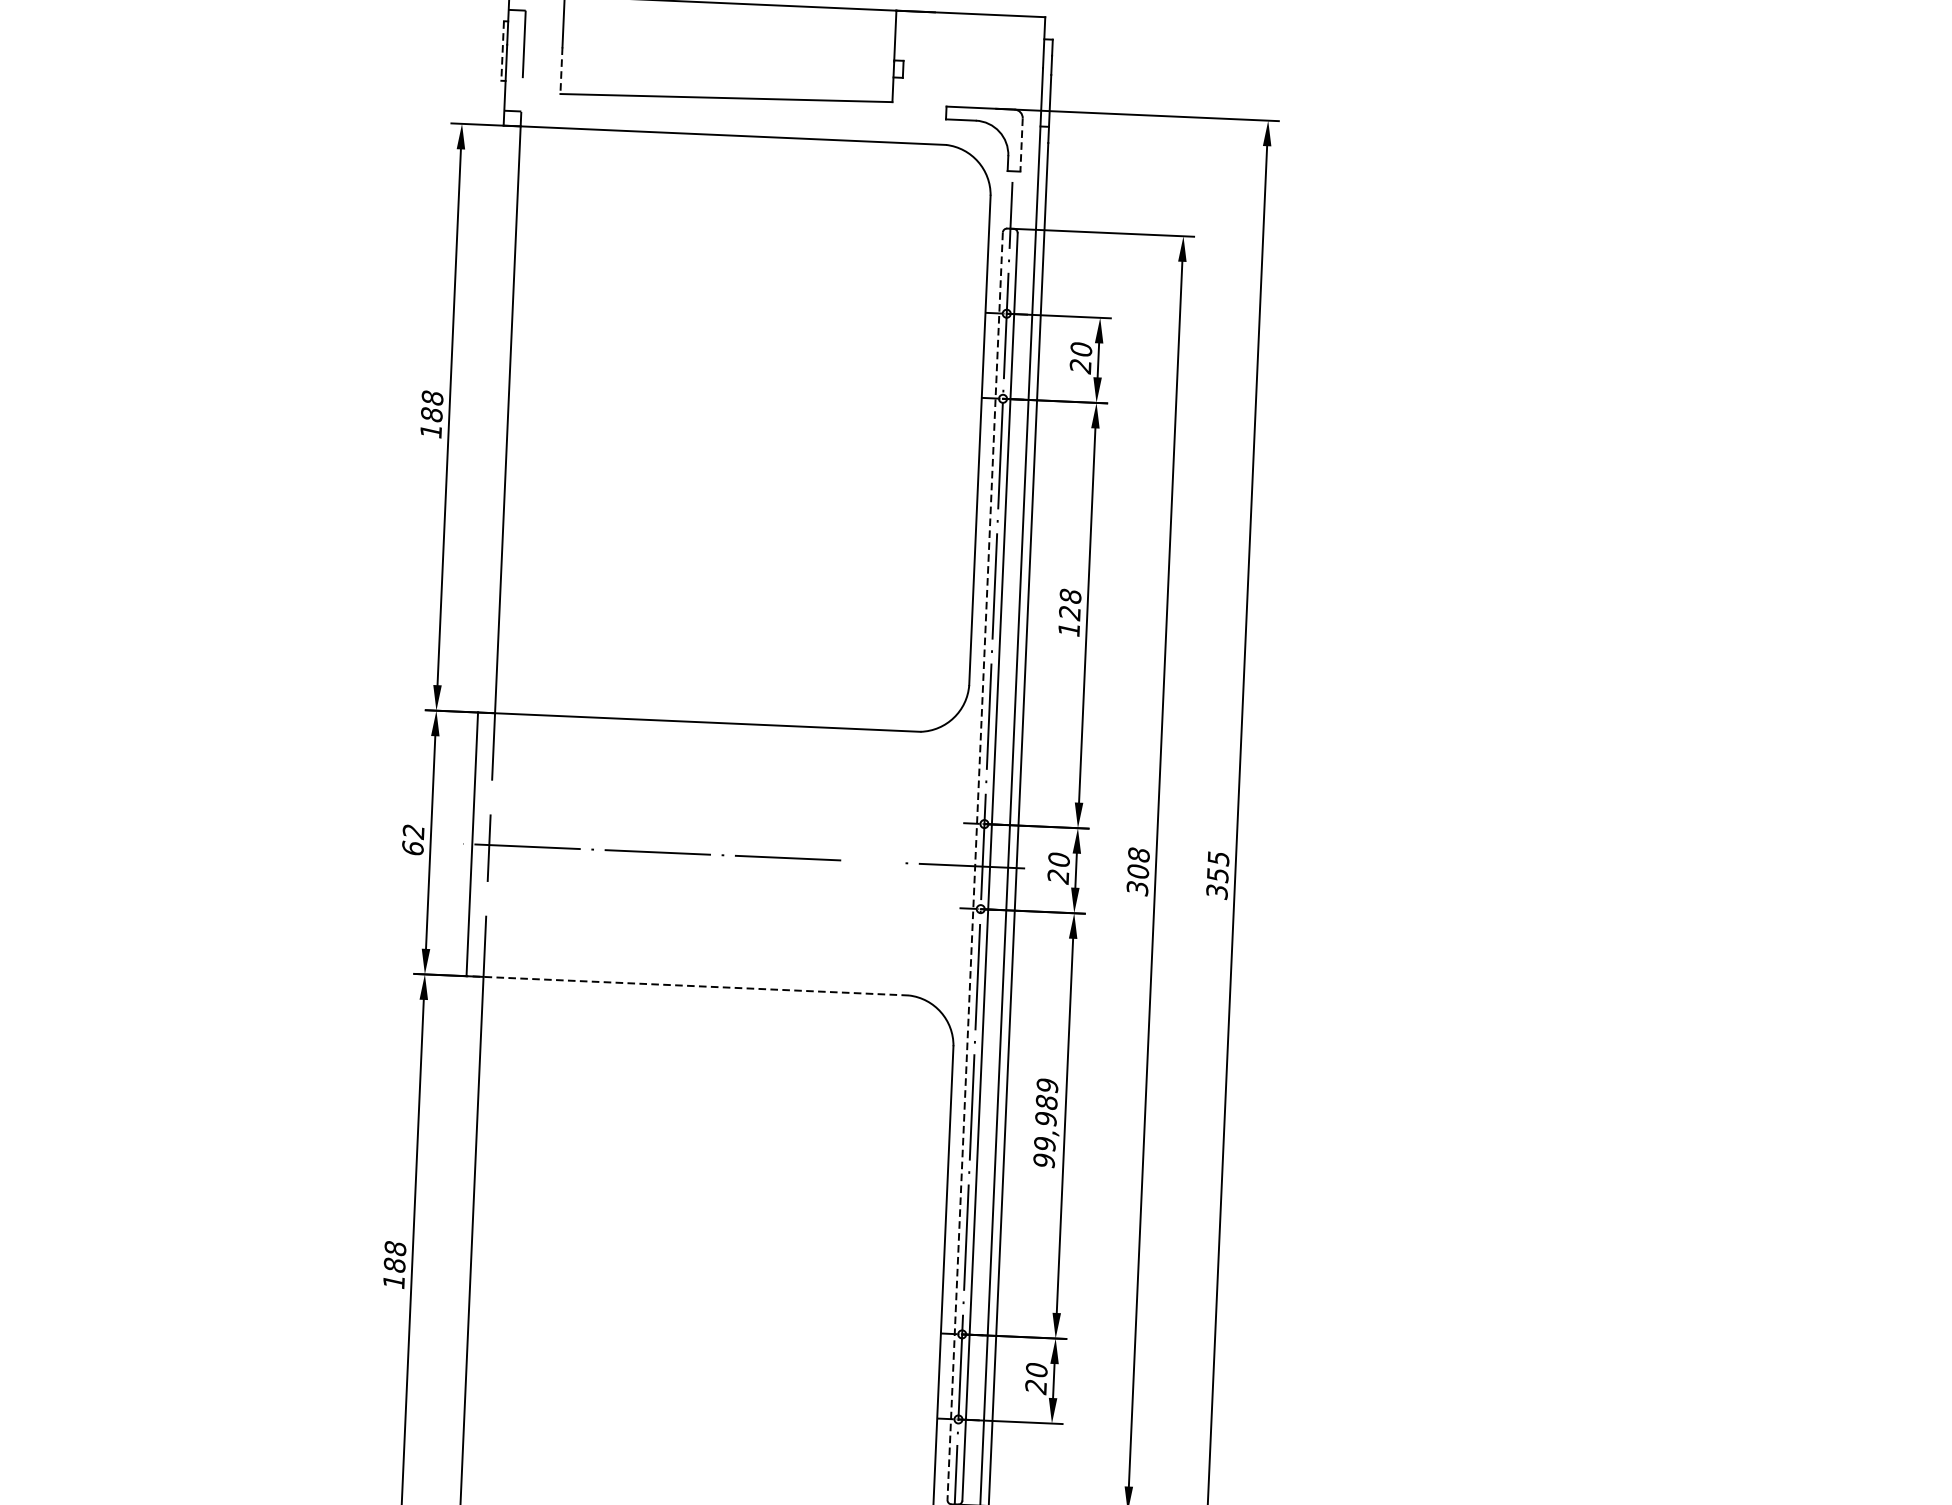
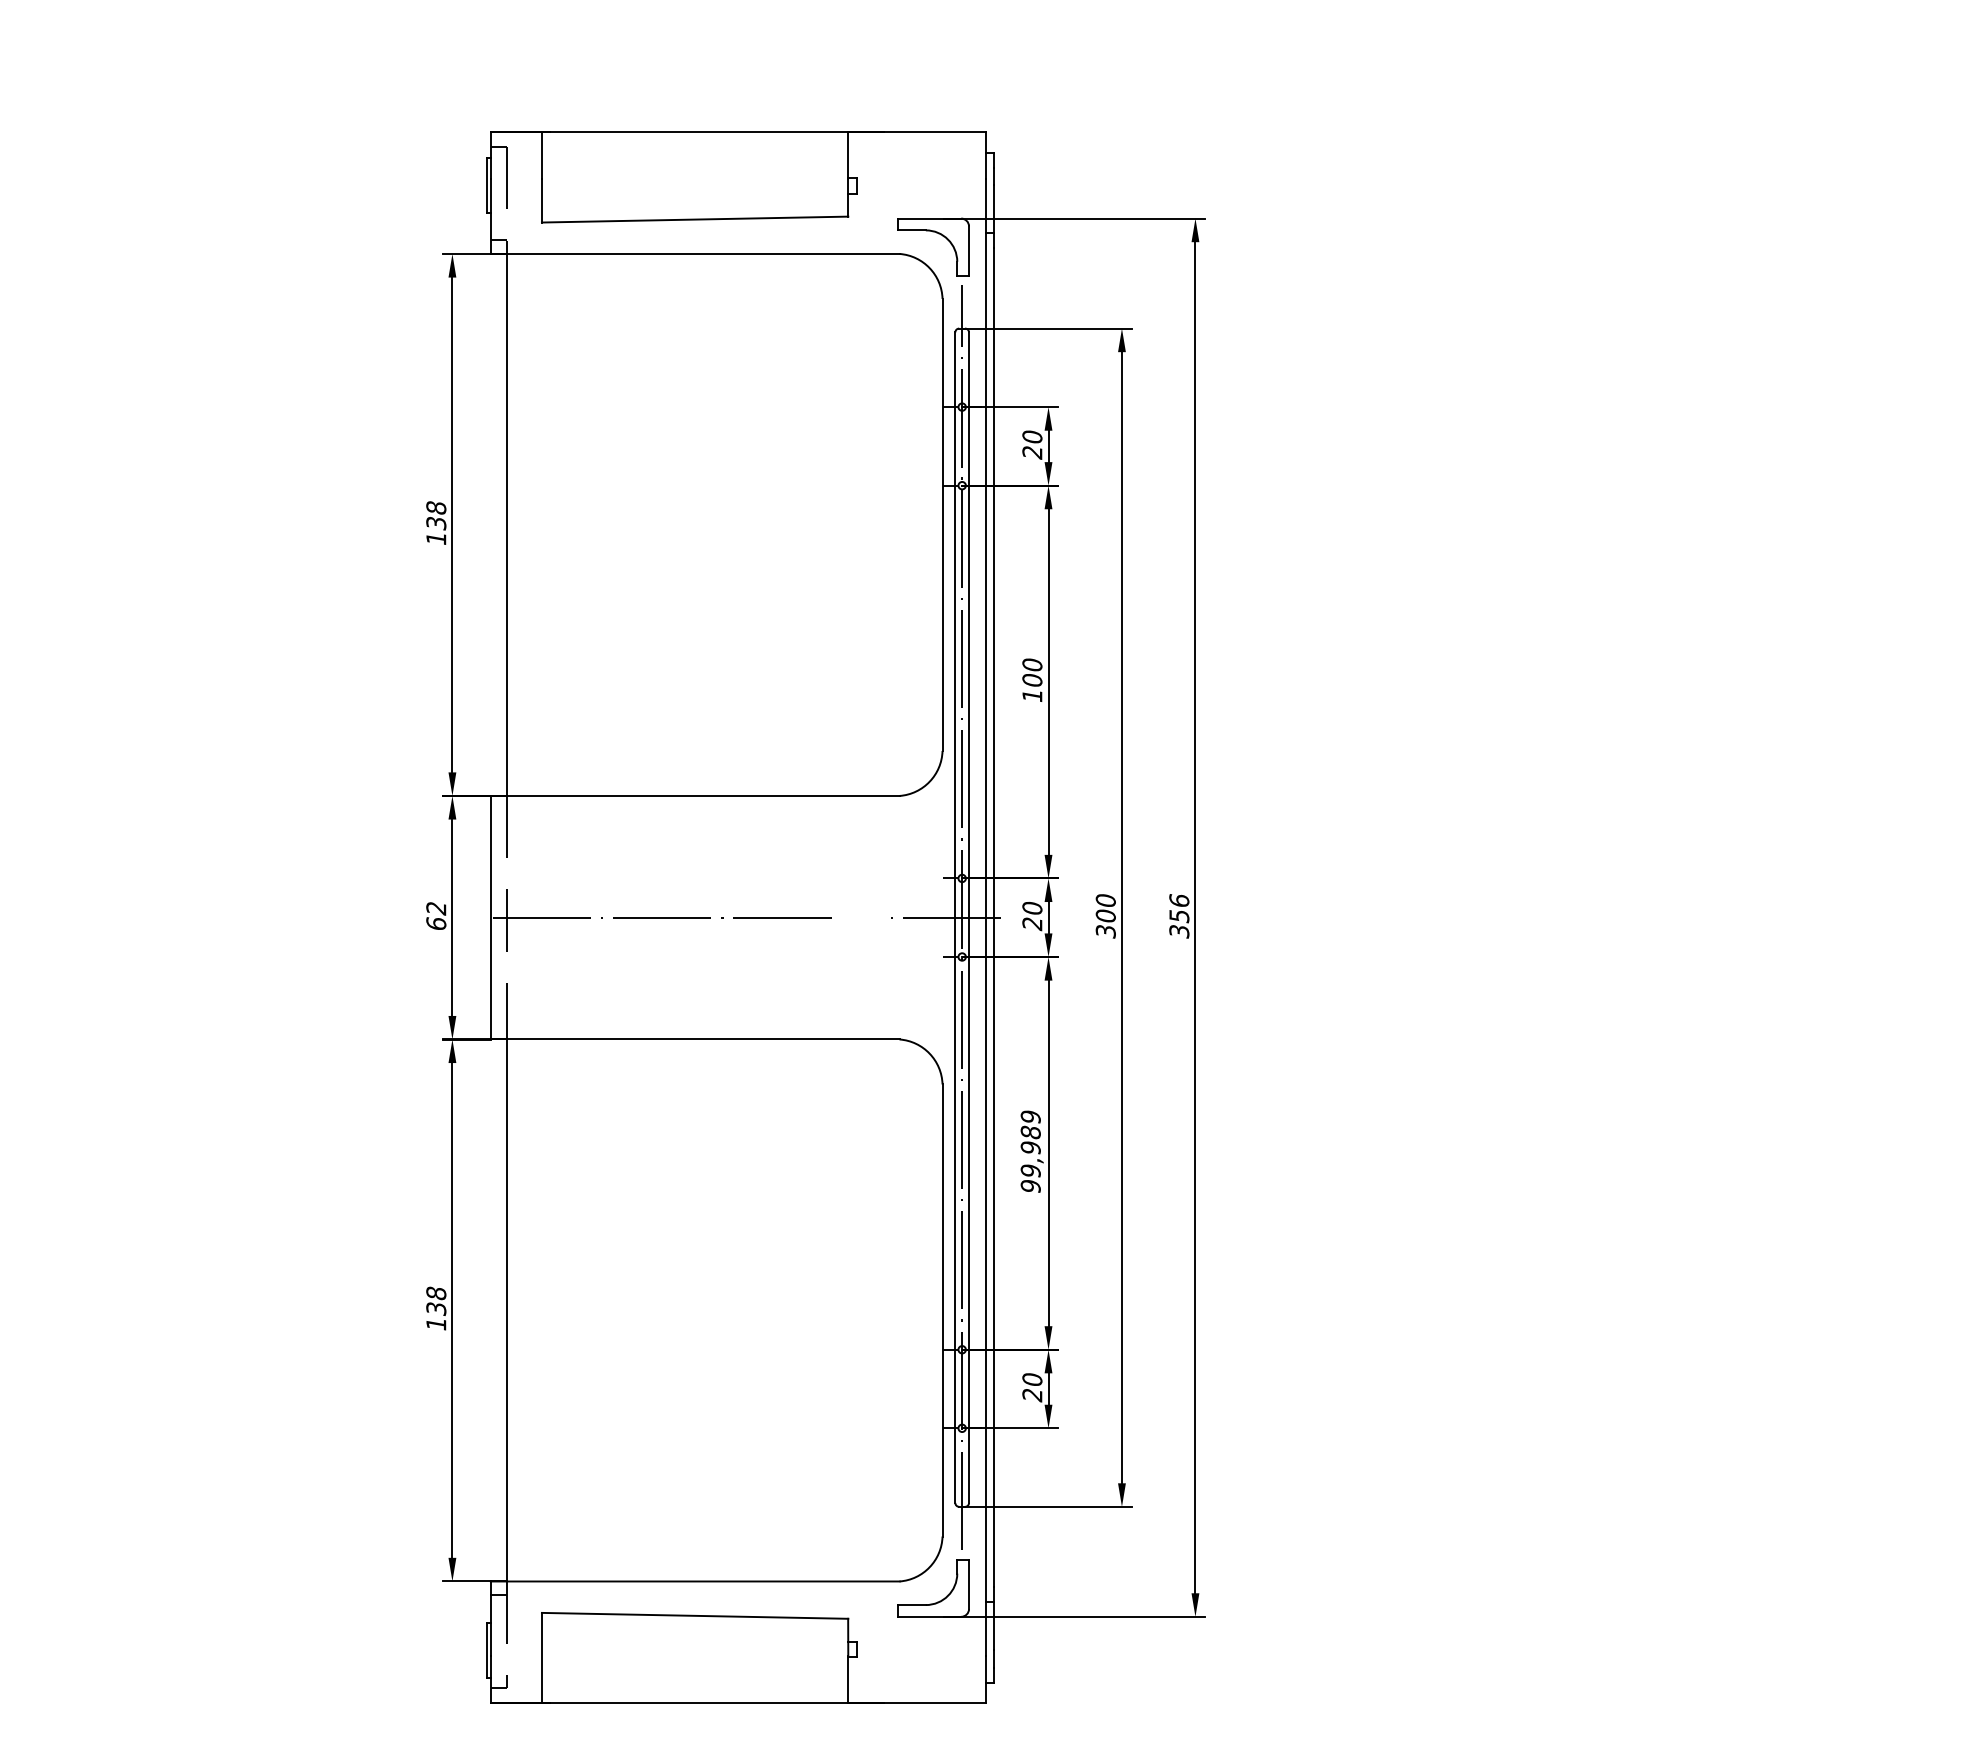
line: (502, 51) -> (486, 185), dashed -> solid
line: (560, 71) -> (541, 201), dashed -> solid
line: (1022, 145) -> (969, 251), dashed -> solid
text: (432, 414) -> (436, 523), 188 -> 138
text: (1070, 604) -> (1032, 672), 128 -> 100
text: (1138, 854) -> (1105, 900), 308 -> 300
text: (1218, 858) -> (1179, 900), 355 -> 356
line: (975, 867) -> (955, 918), dashed -> solid
line: (687, 985) -> (694, 1039), dashed -> solid
text: (394, 1265) -> (436, 1309), 188 -> 138

